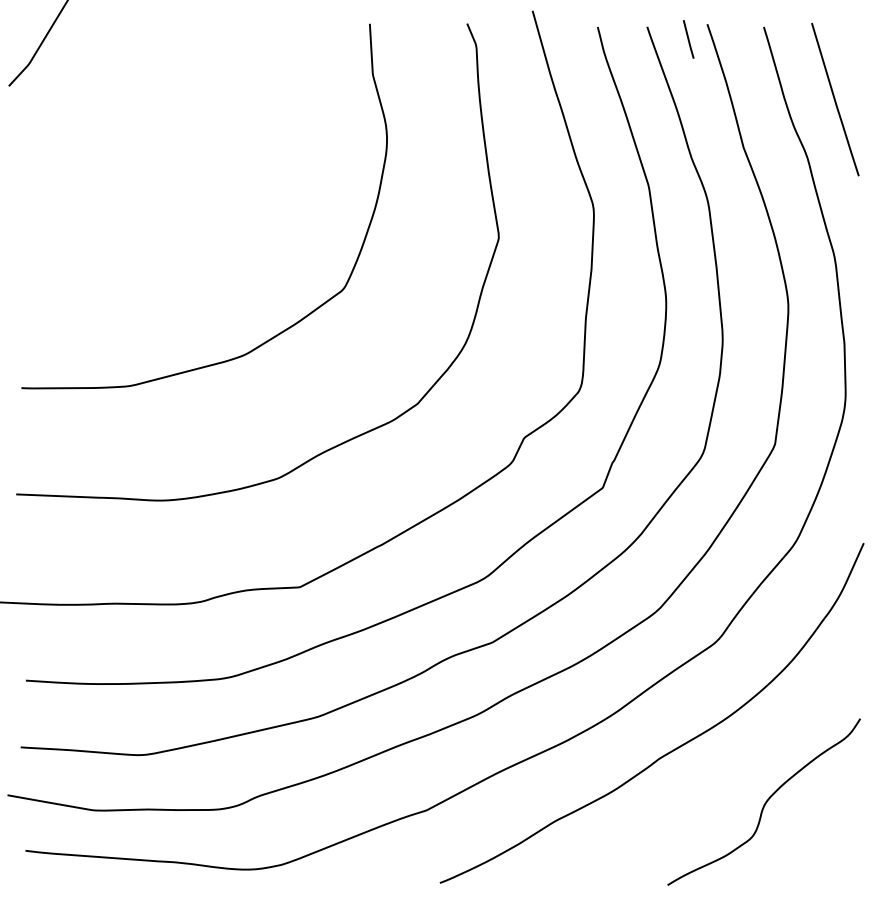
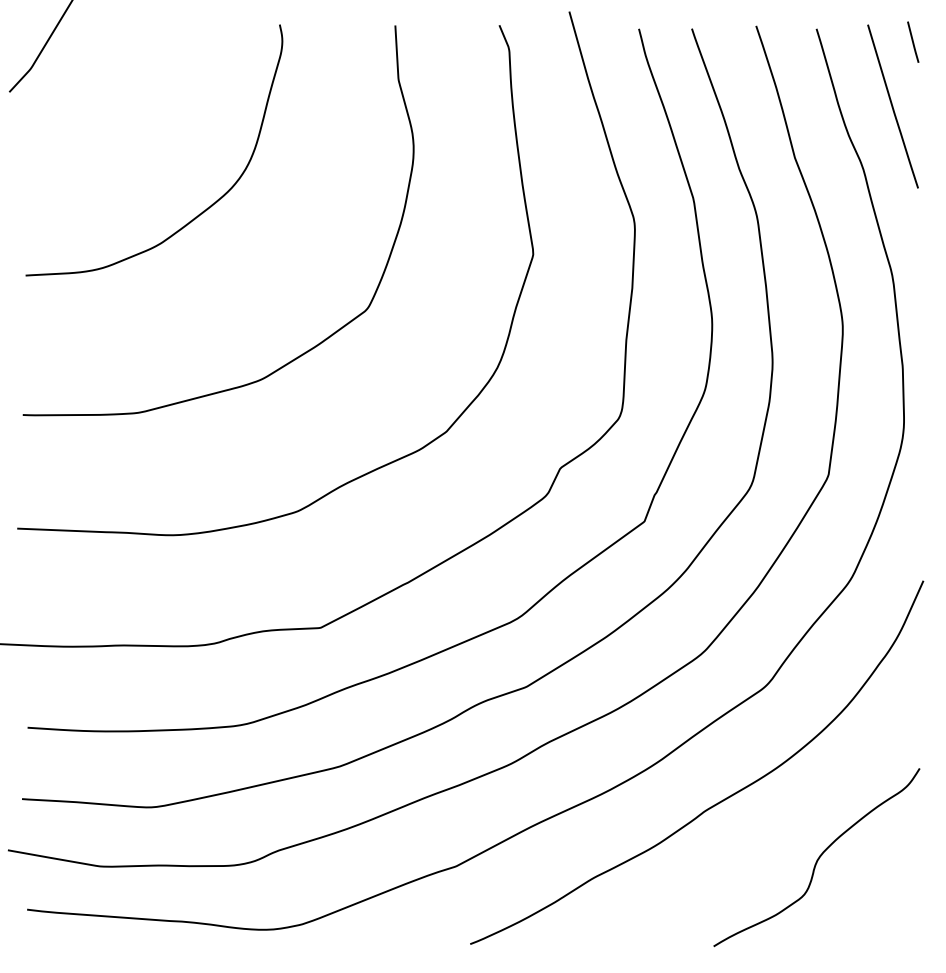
line: (688, 38) -> (913, 41), moved
curve: (186, 199) -> (199, 213), added

